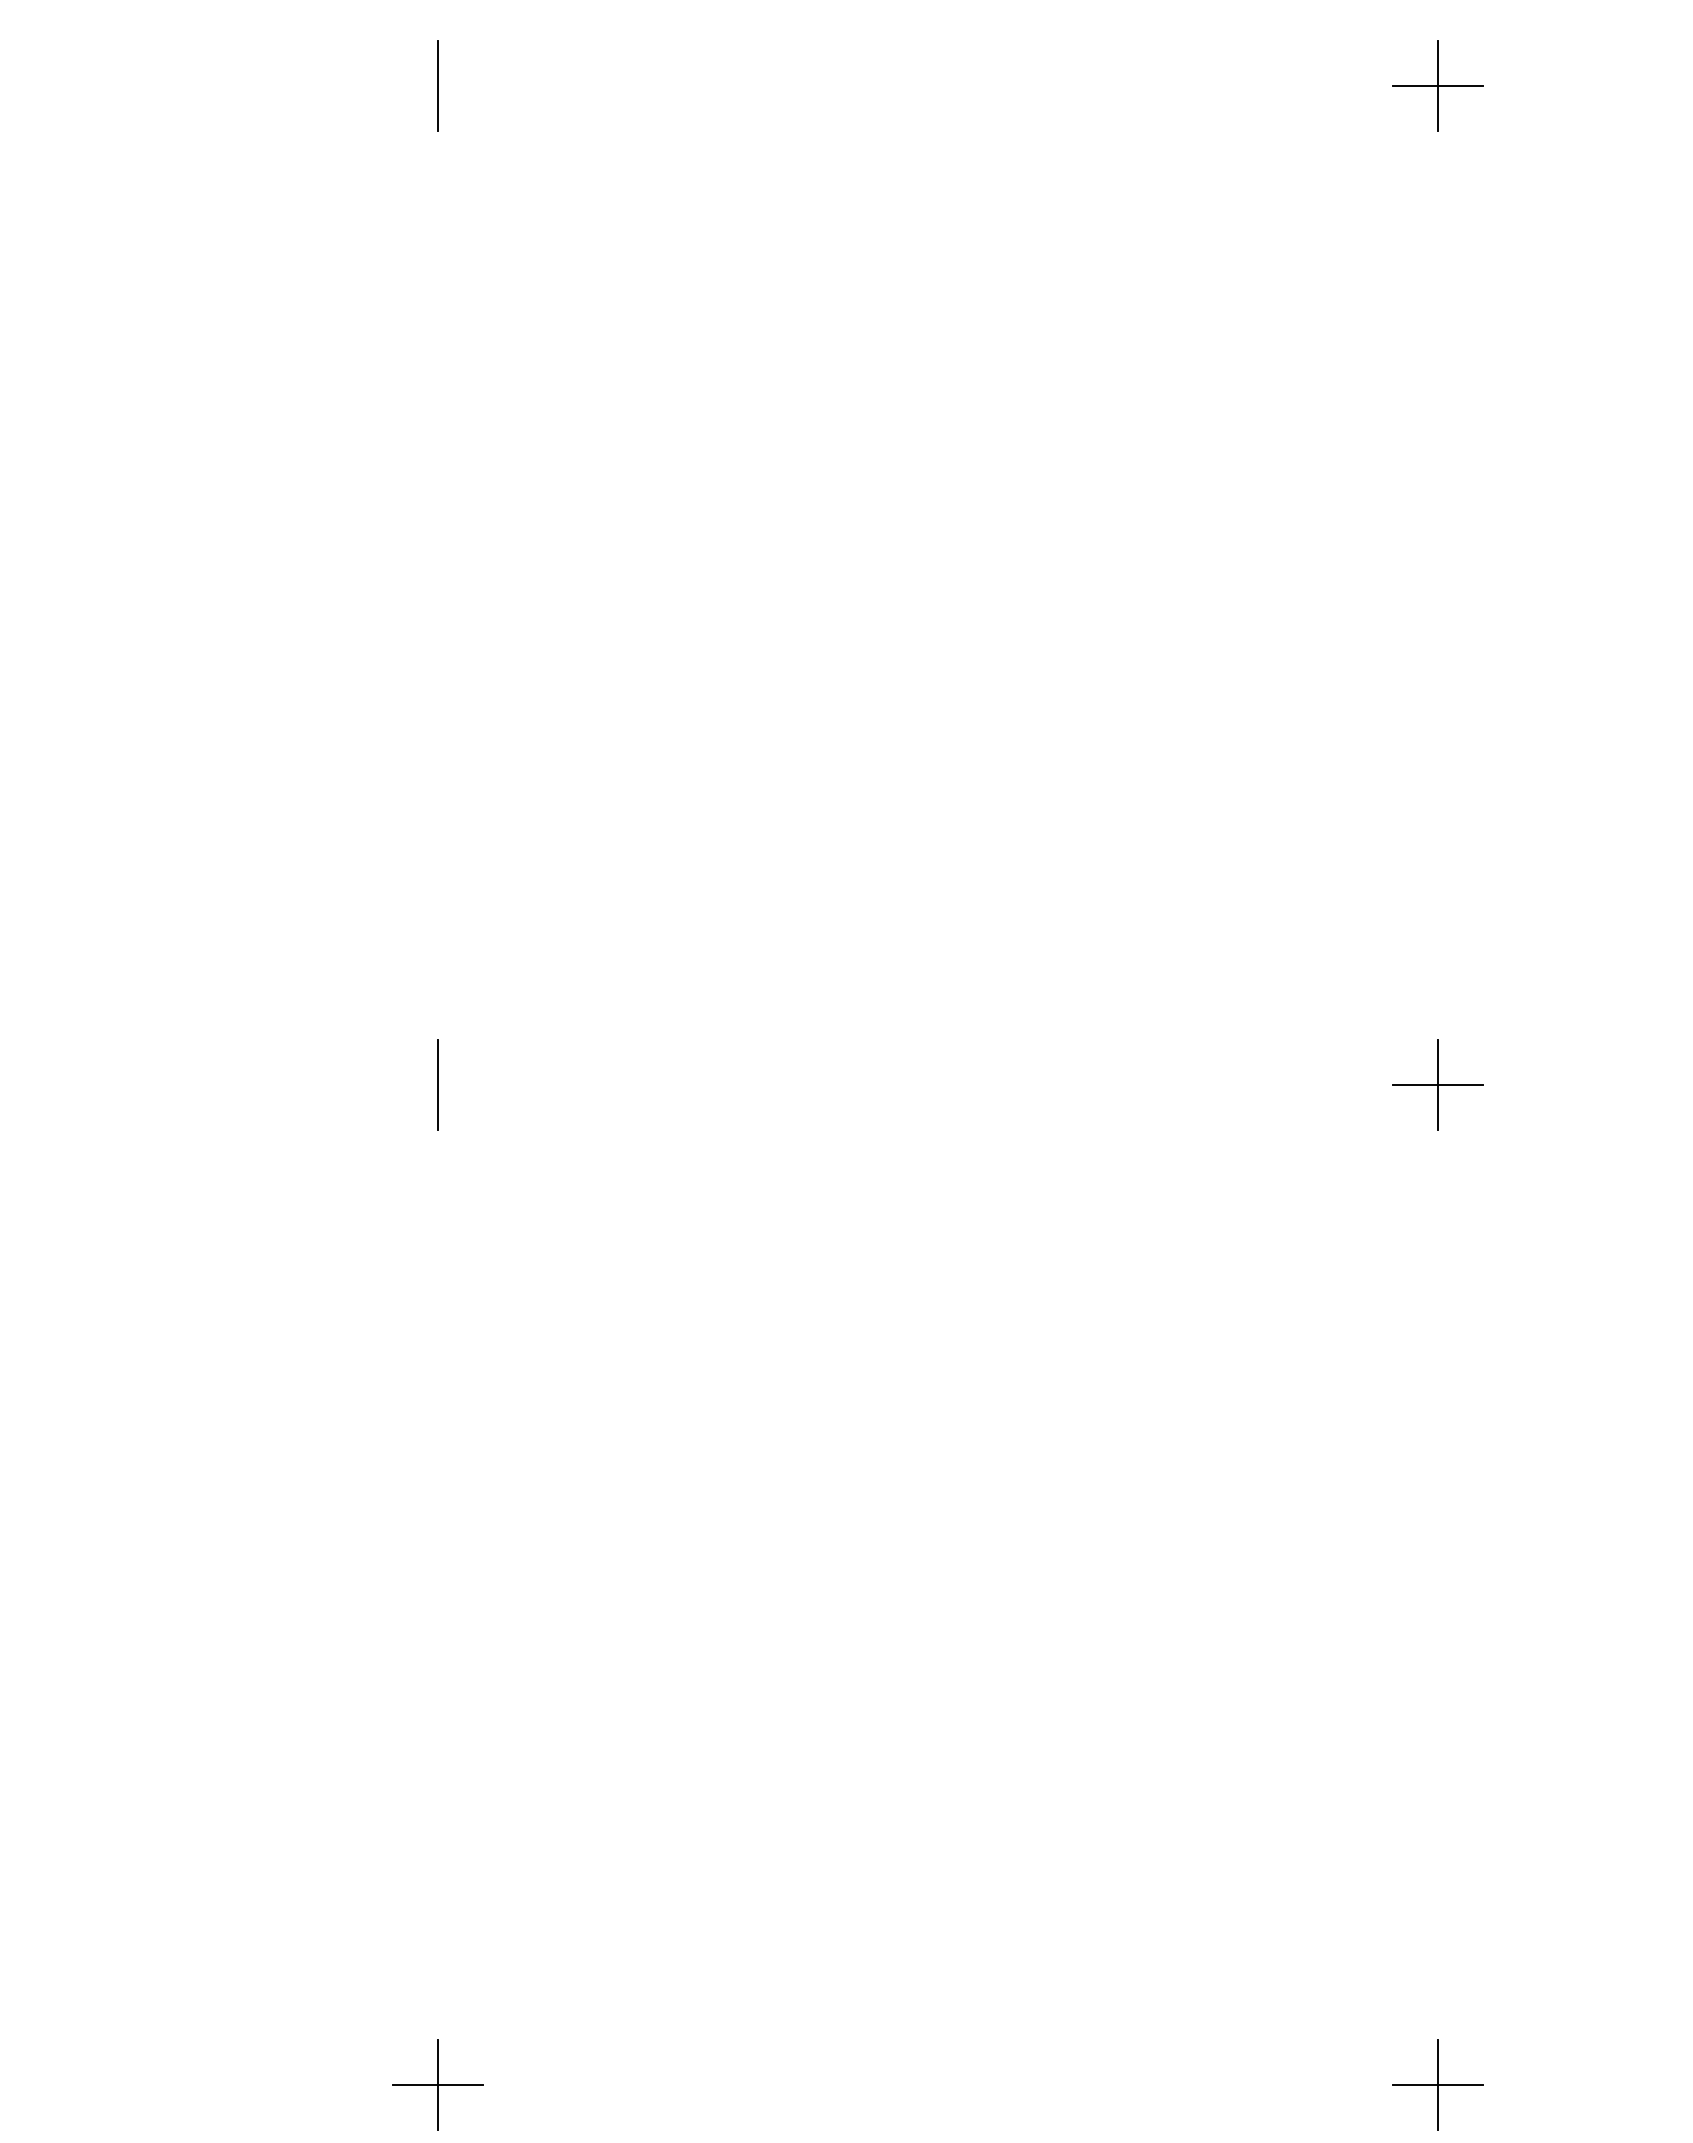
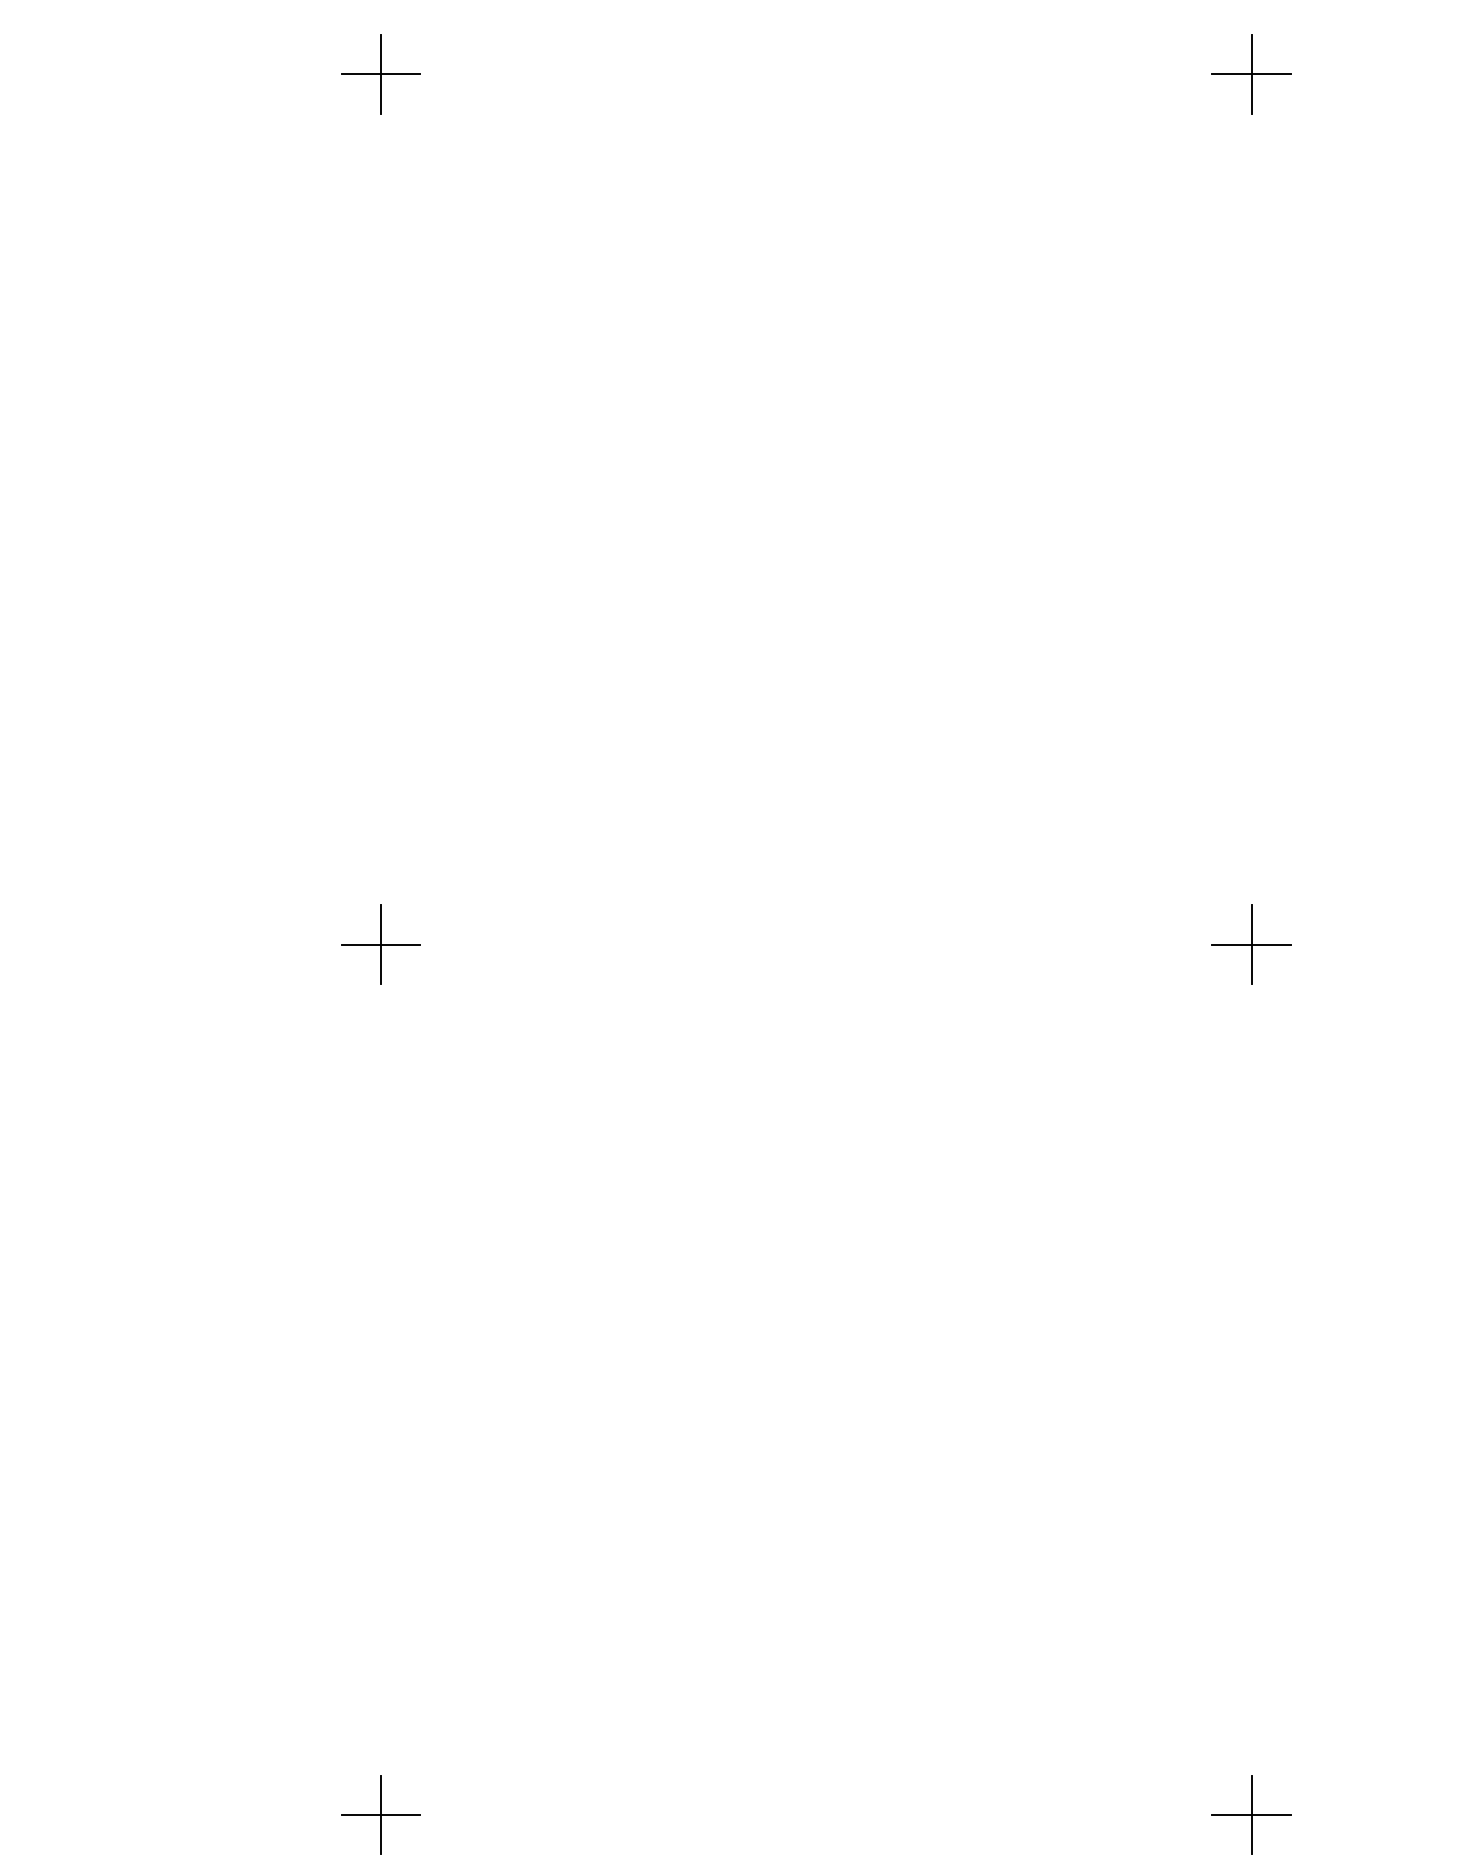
line: (438, 85) -> (381, 74), added
line: (438, 1085) -> (381, 944), added

